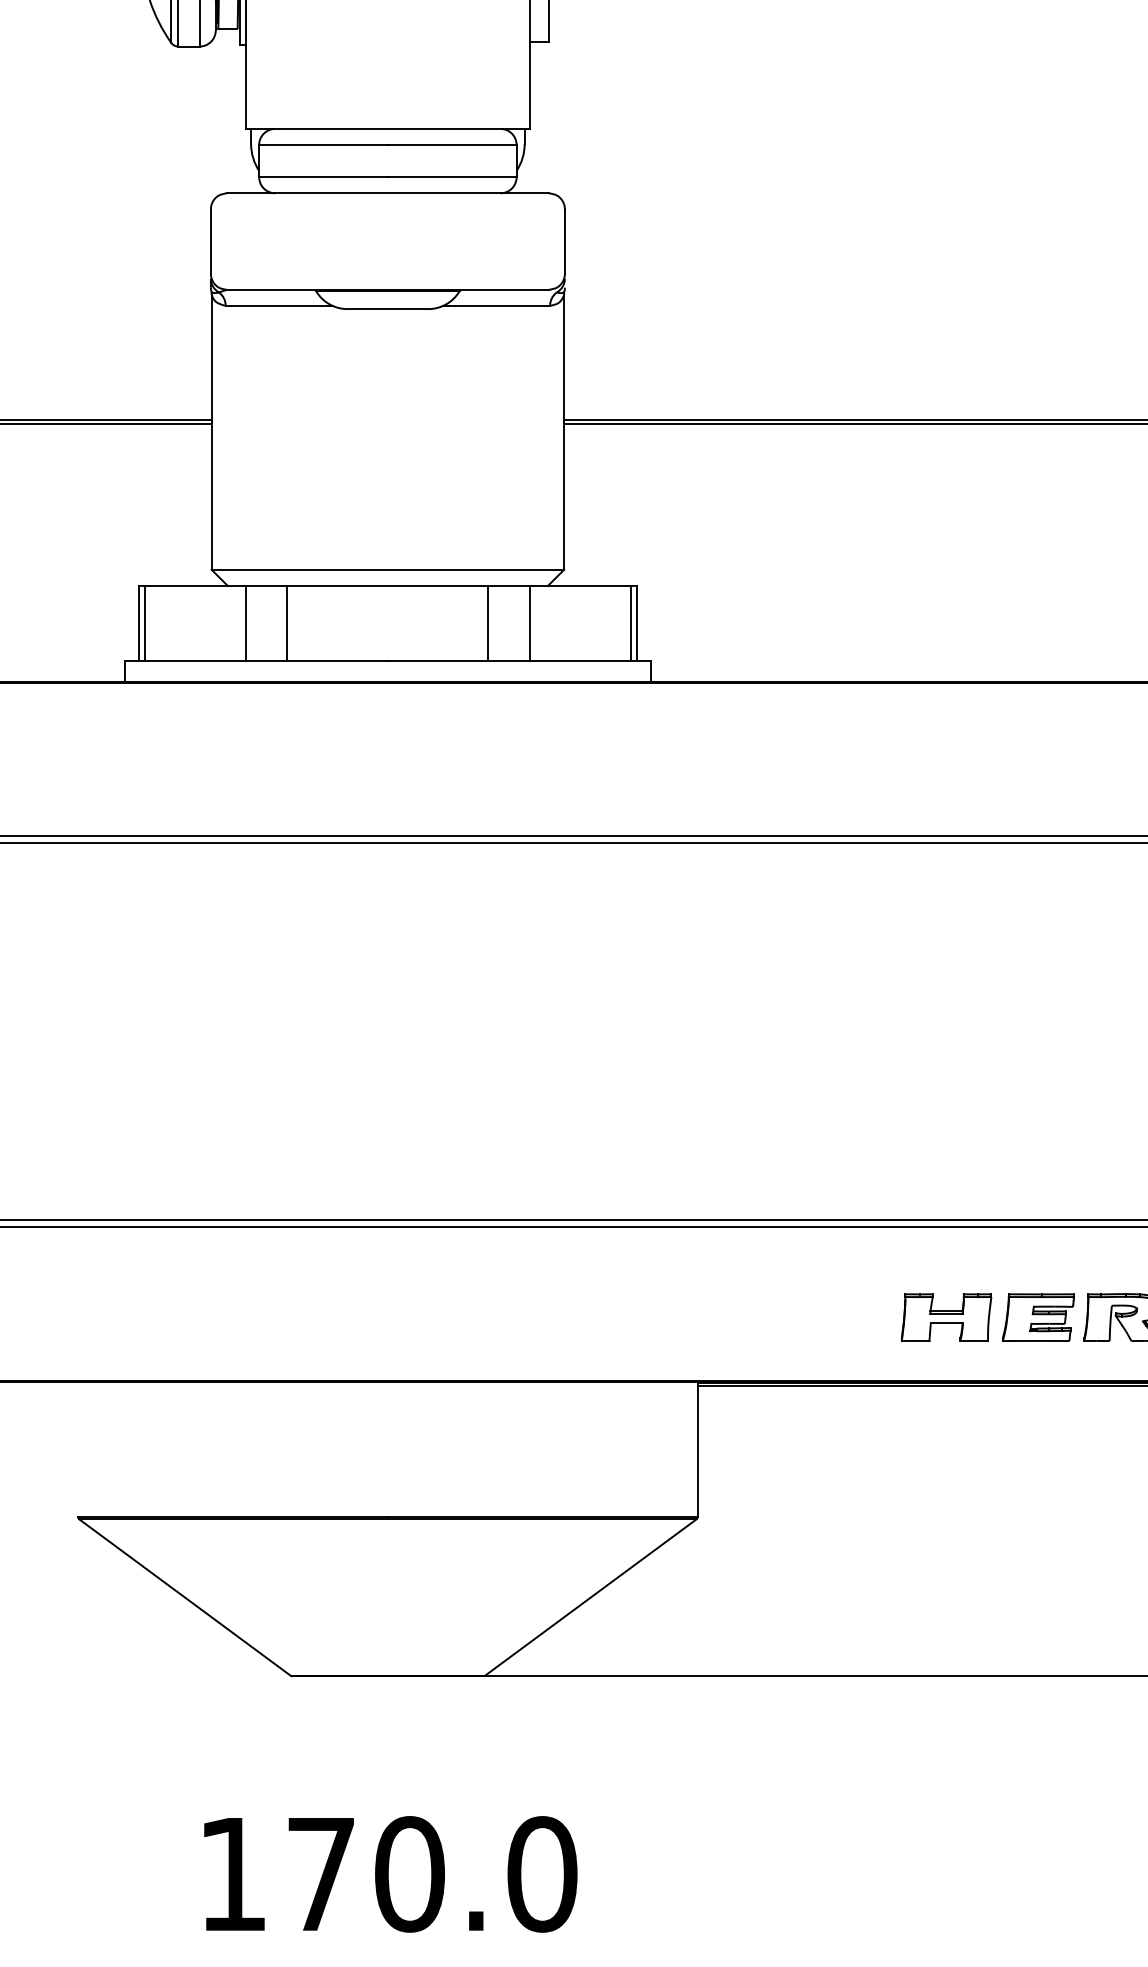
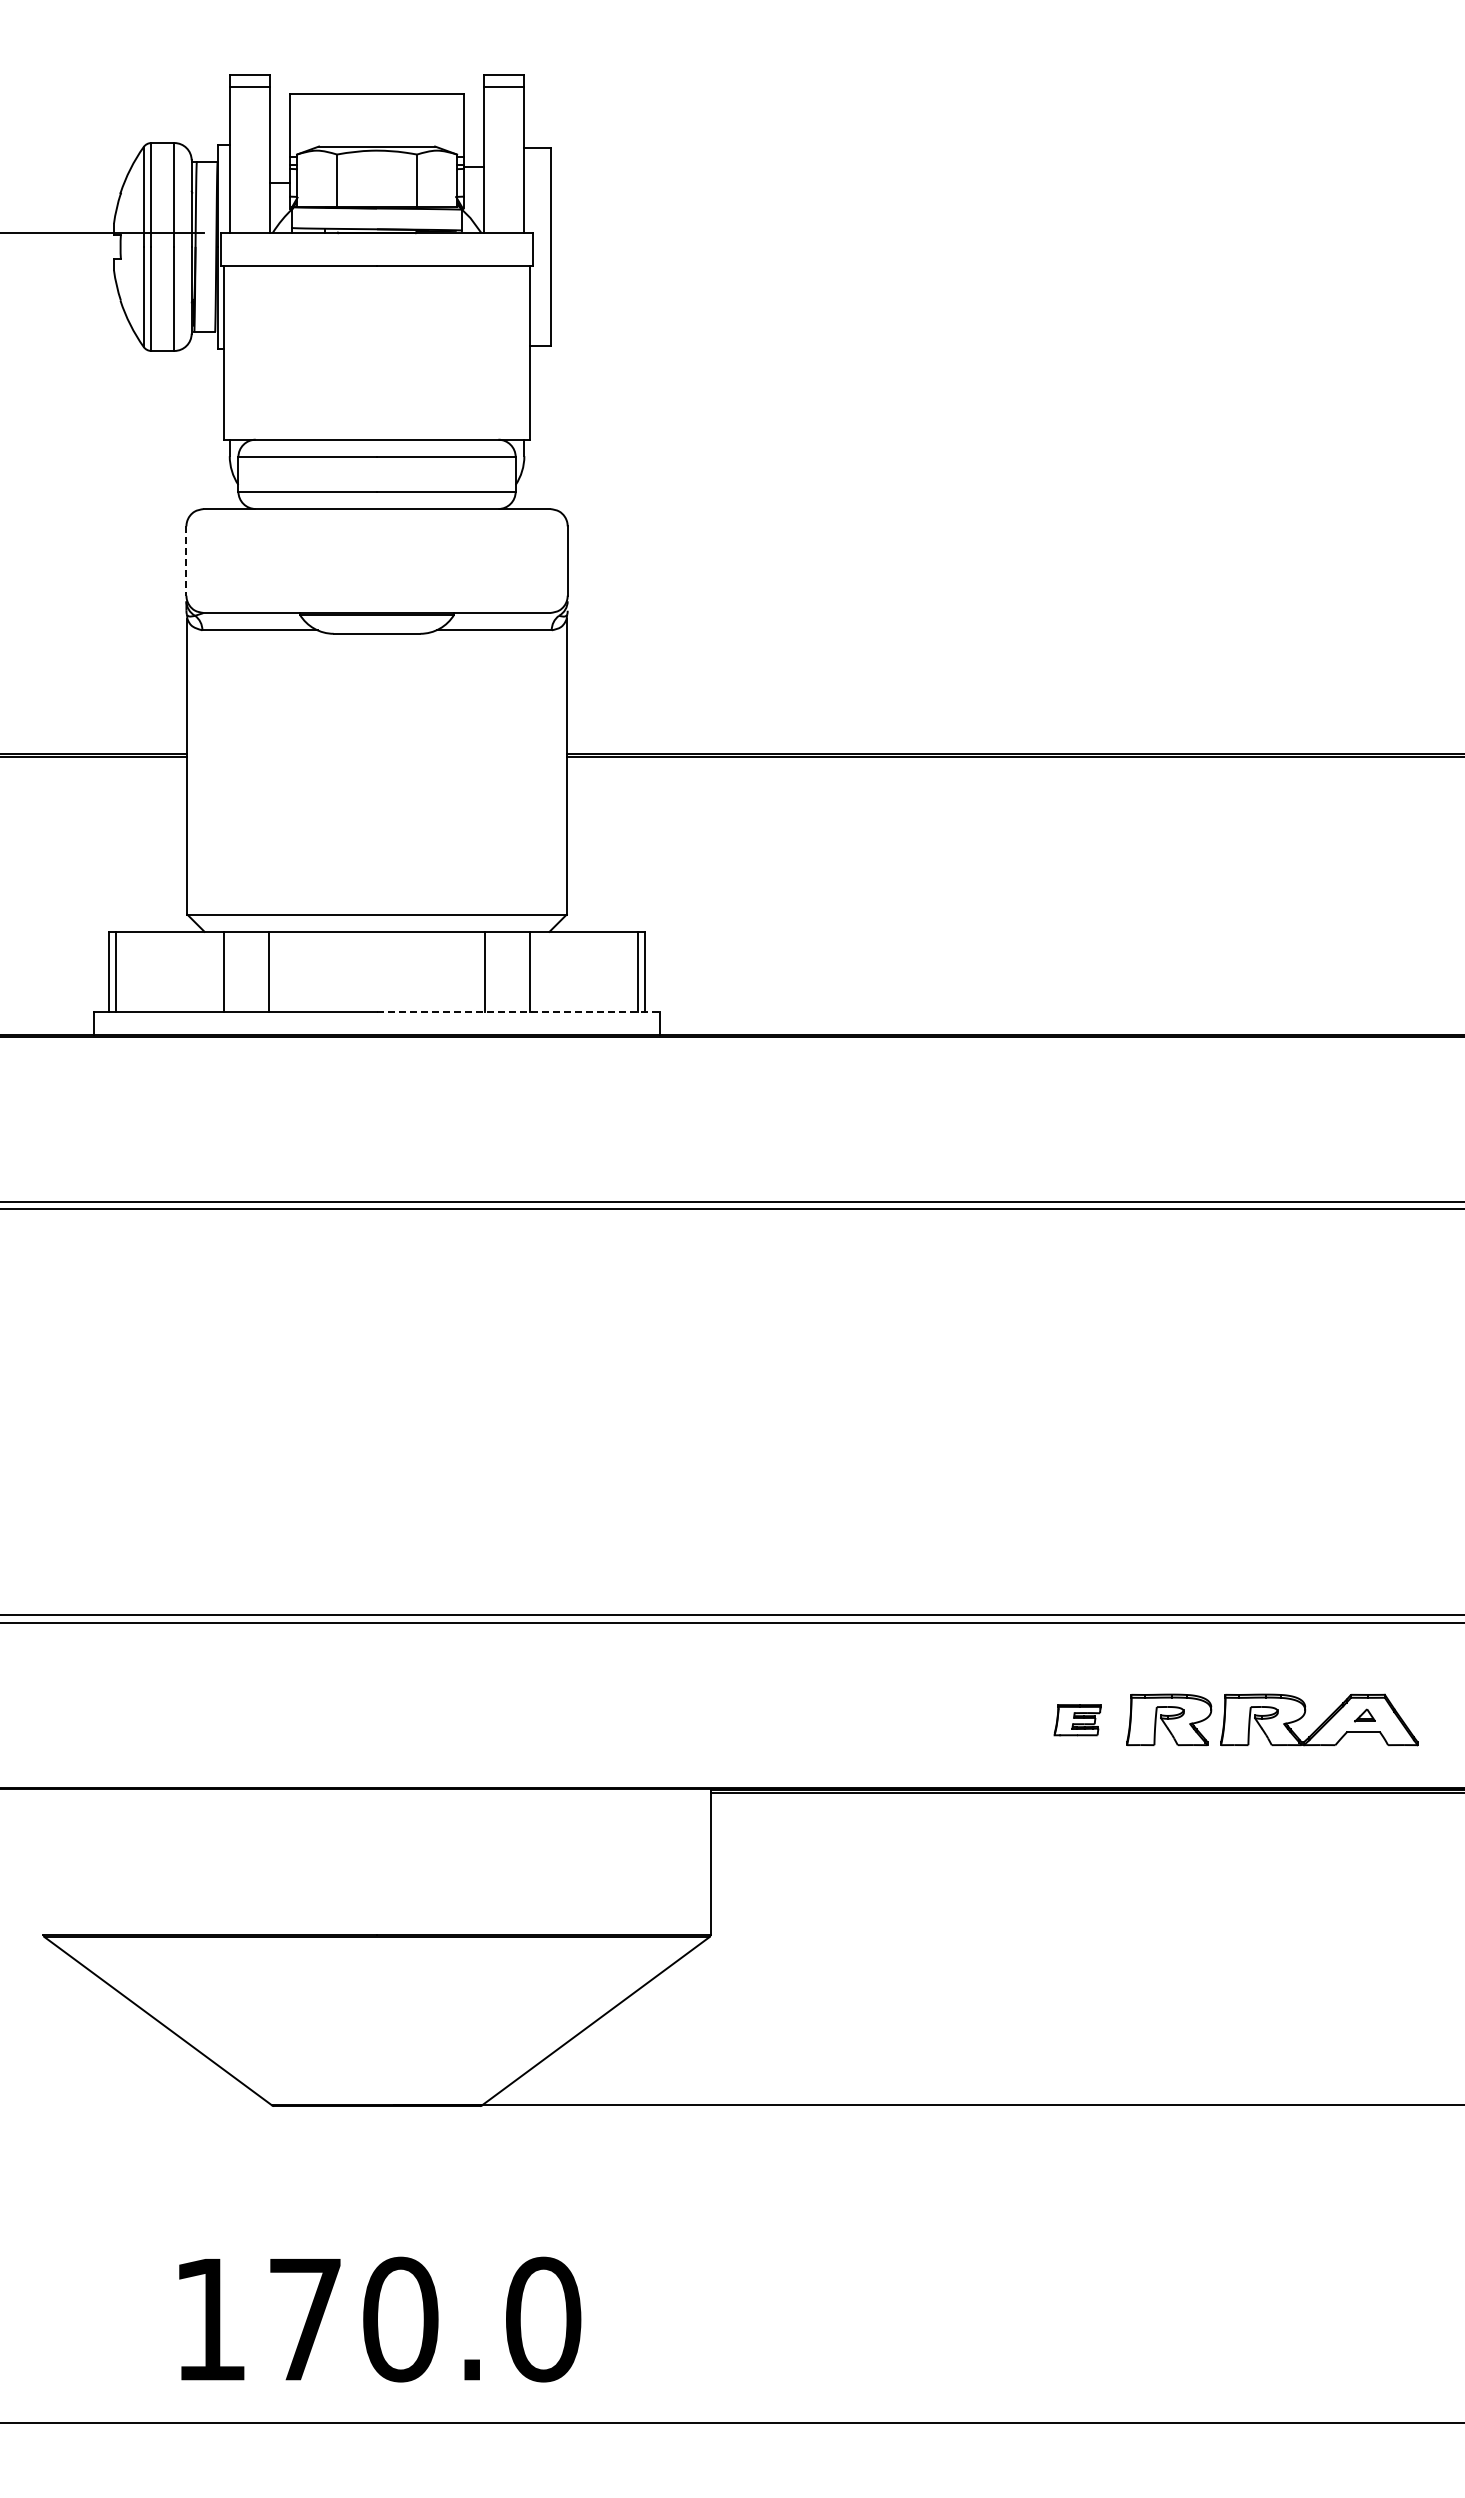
line: (210, 241) -> (186, 561), solid -> dashed
line: (519, 660) -> (518, 1012), solid -> dashed
part: (946, 1318) -> (978, 1720), removed
part: (1038, 1318) -> (1077, 1720), size x0.6

